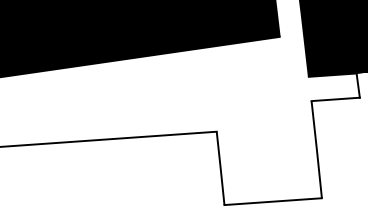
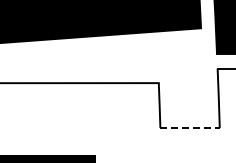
line: (273, 200) -> (190, 127), solid -> dashed

